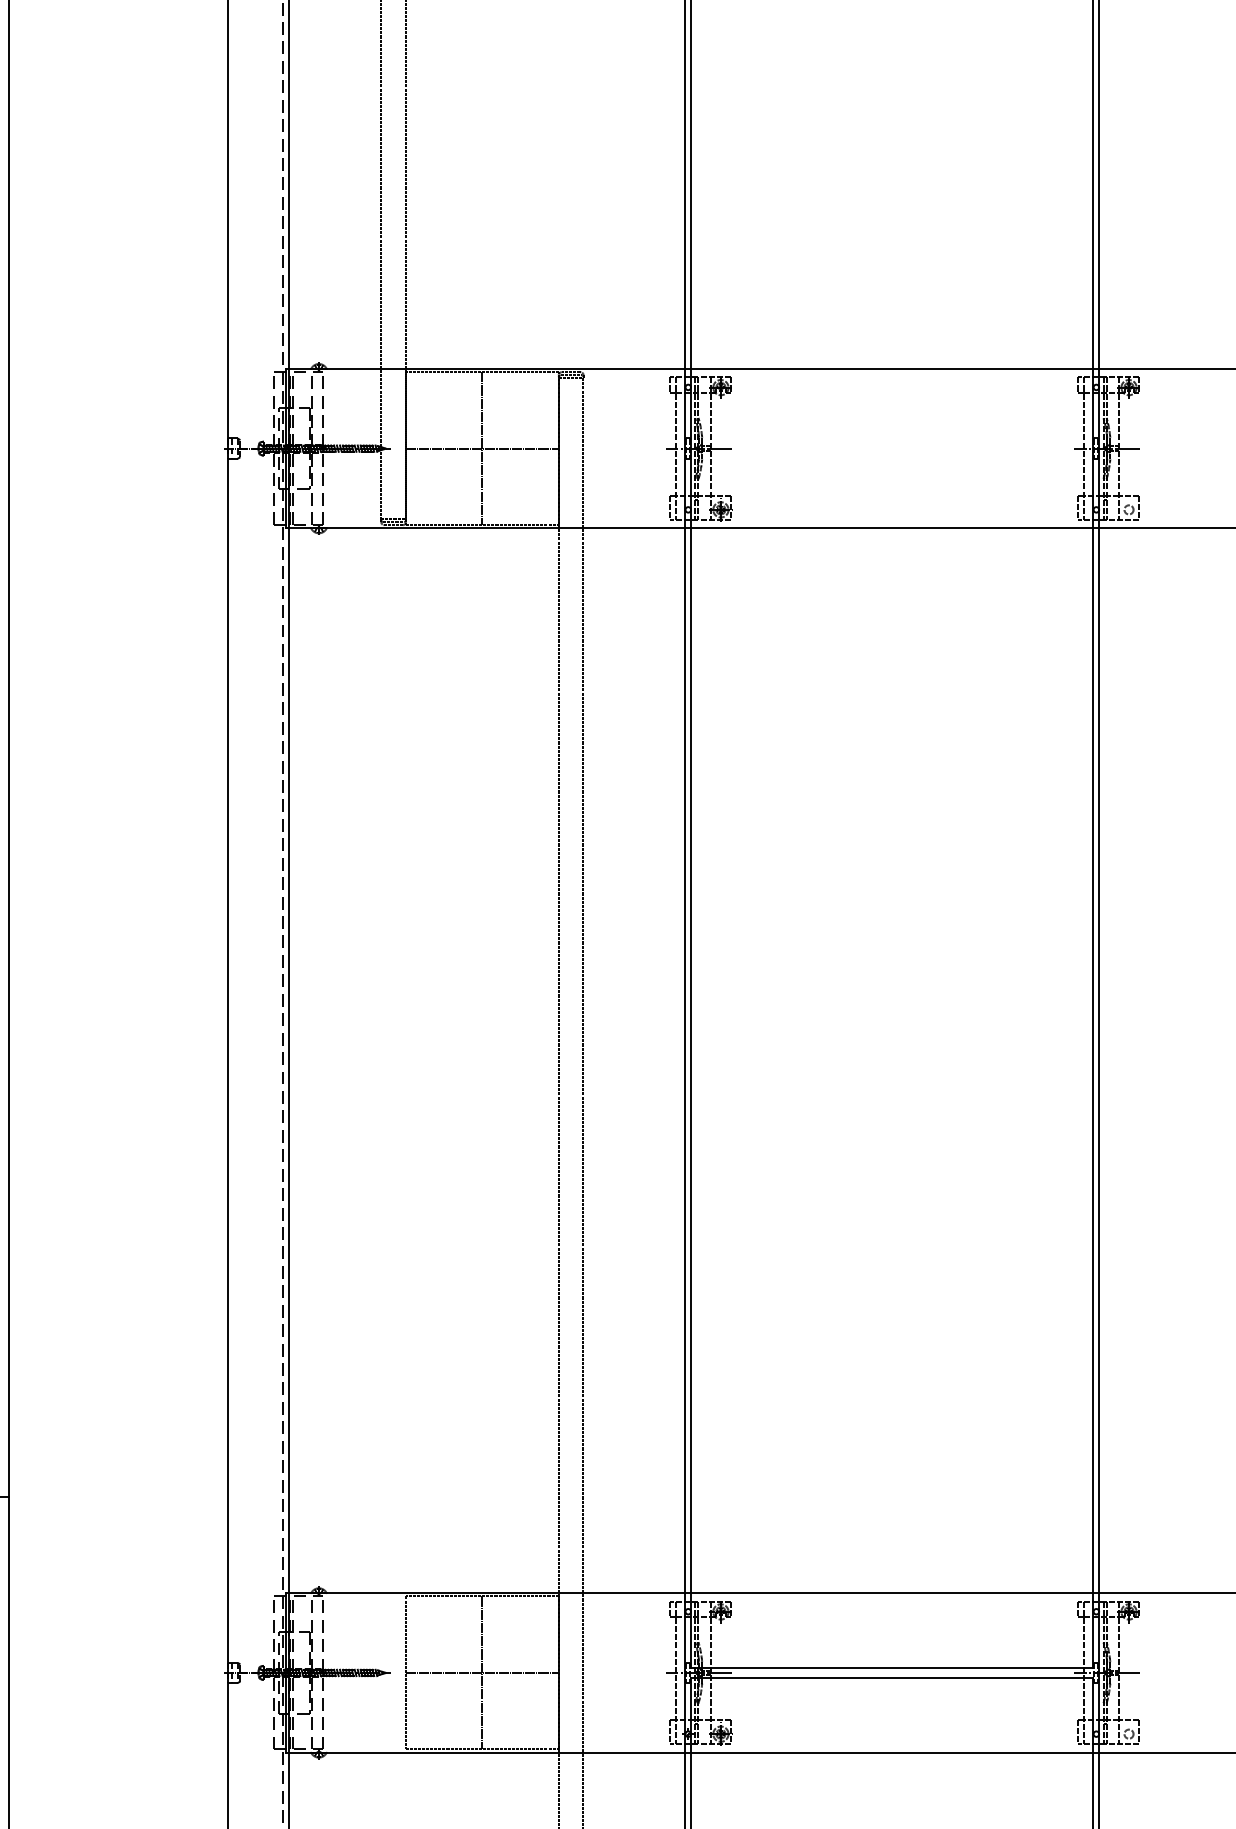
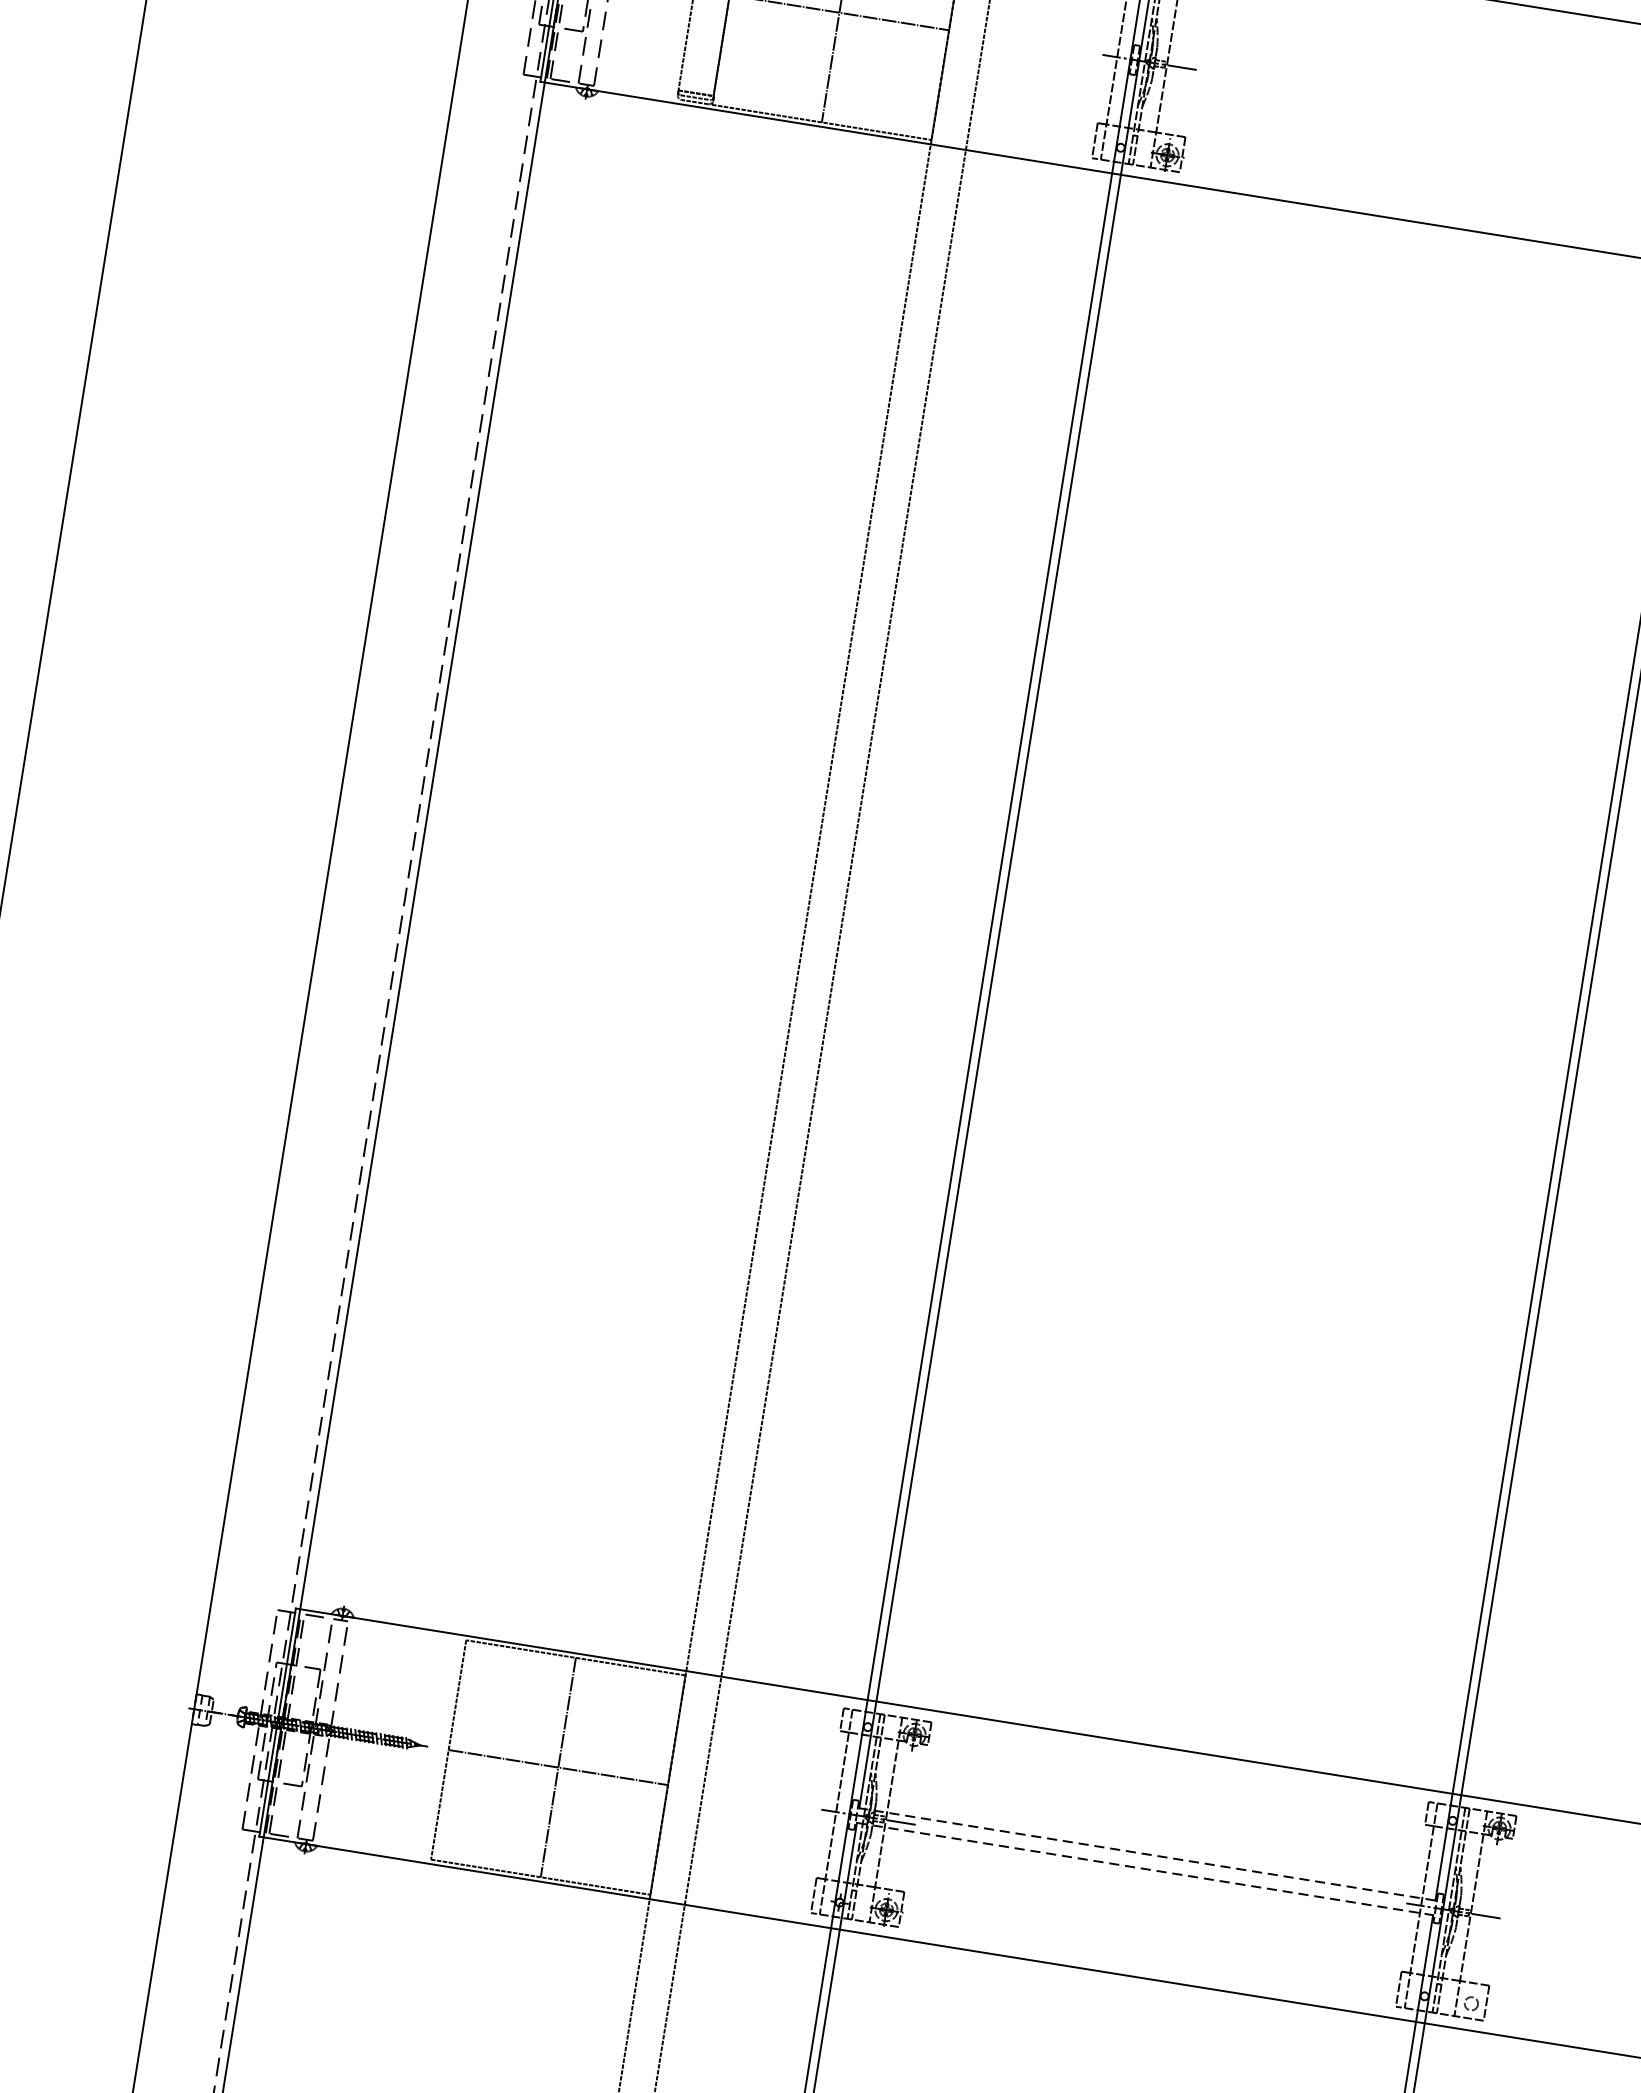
line: (892, 1667) -> (1147, 1853), solid -> dashed
line: (892, 1678) -> (1145, 1869), solid -> dashed

